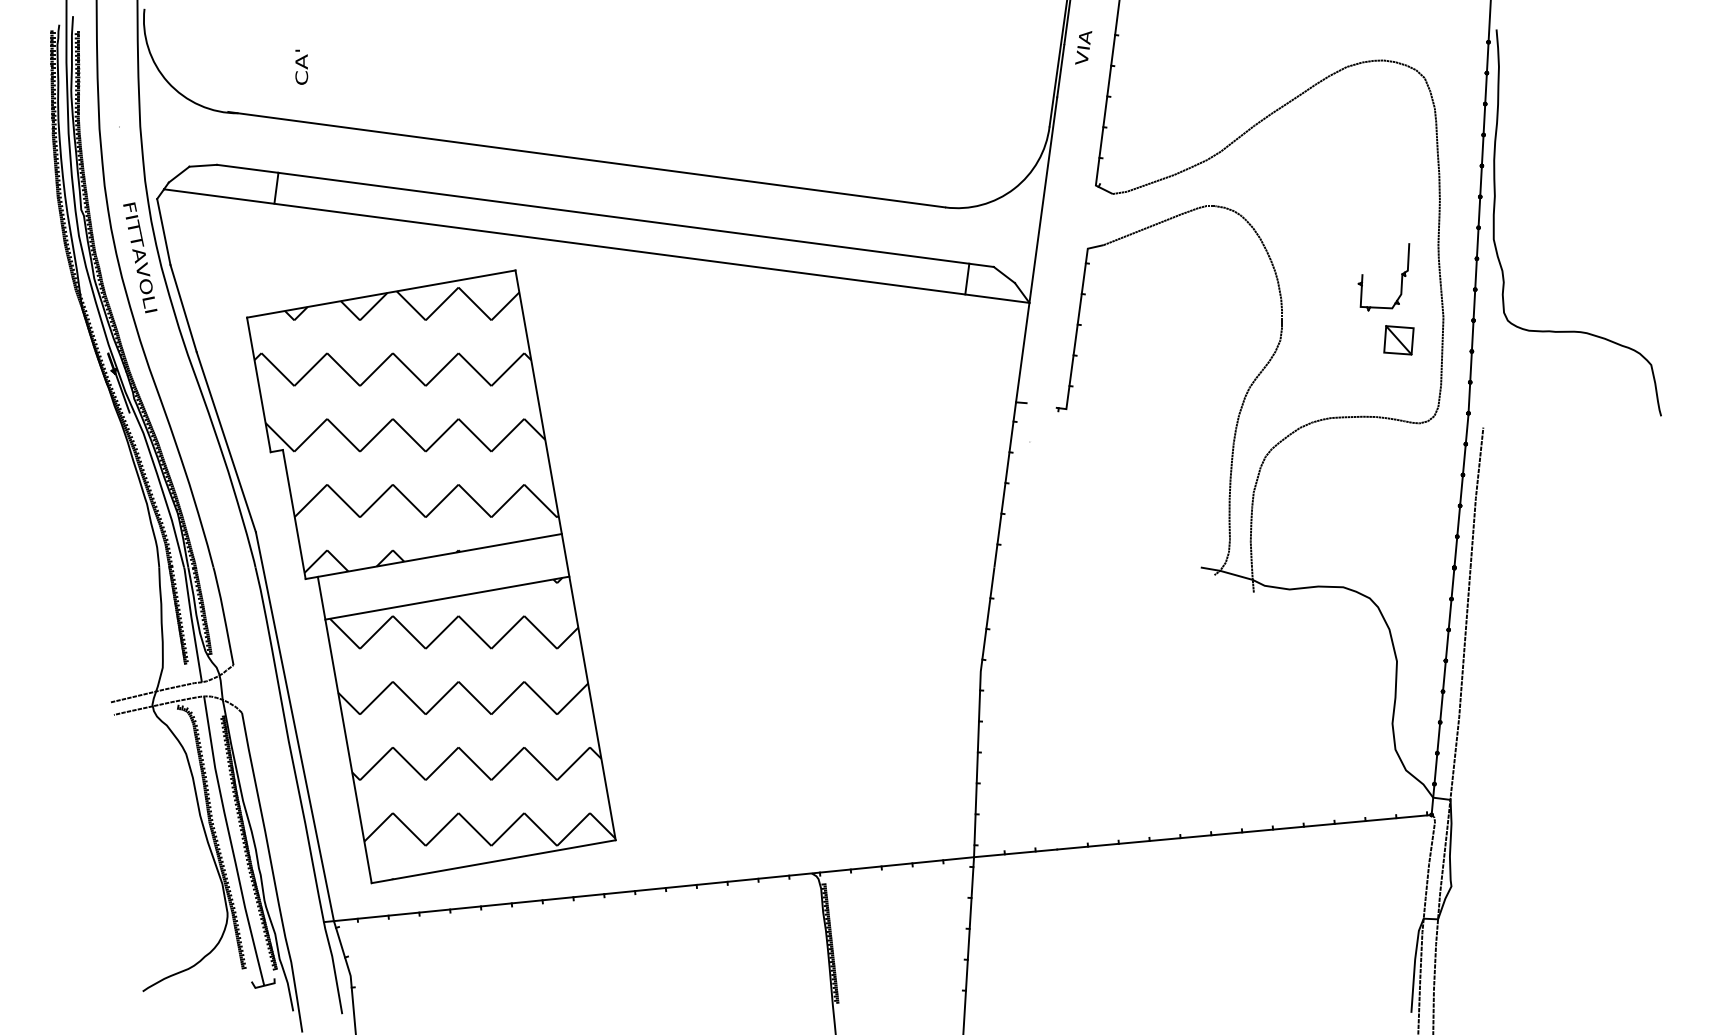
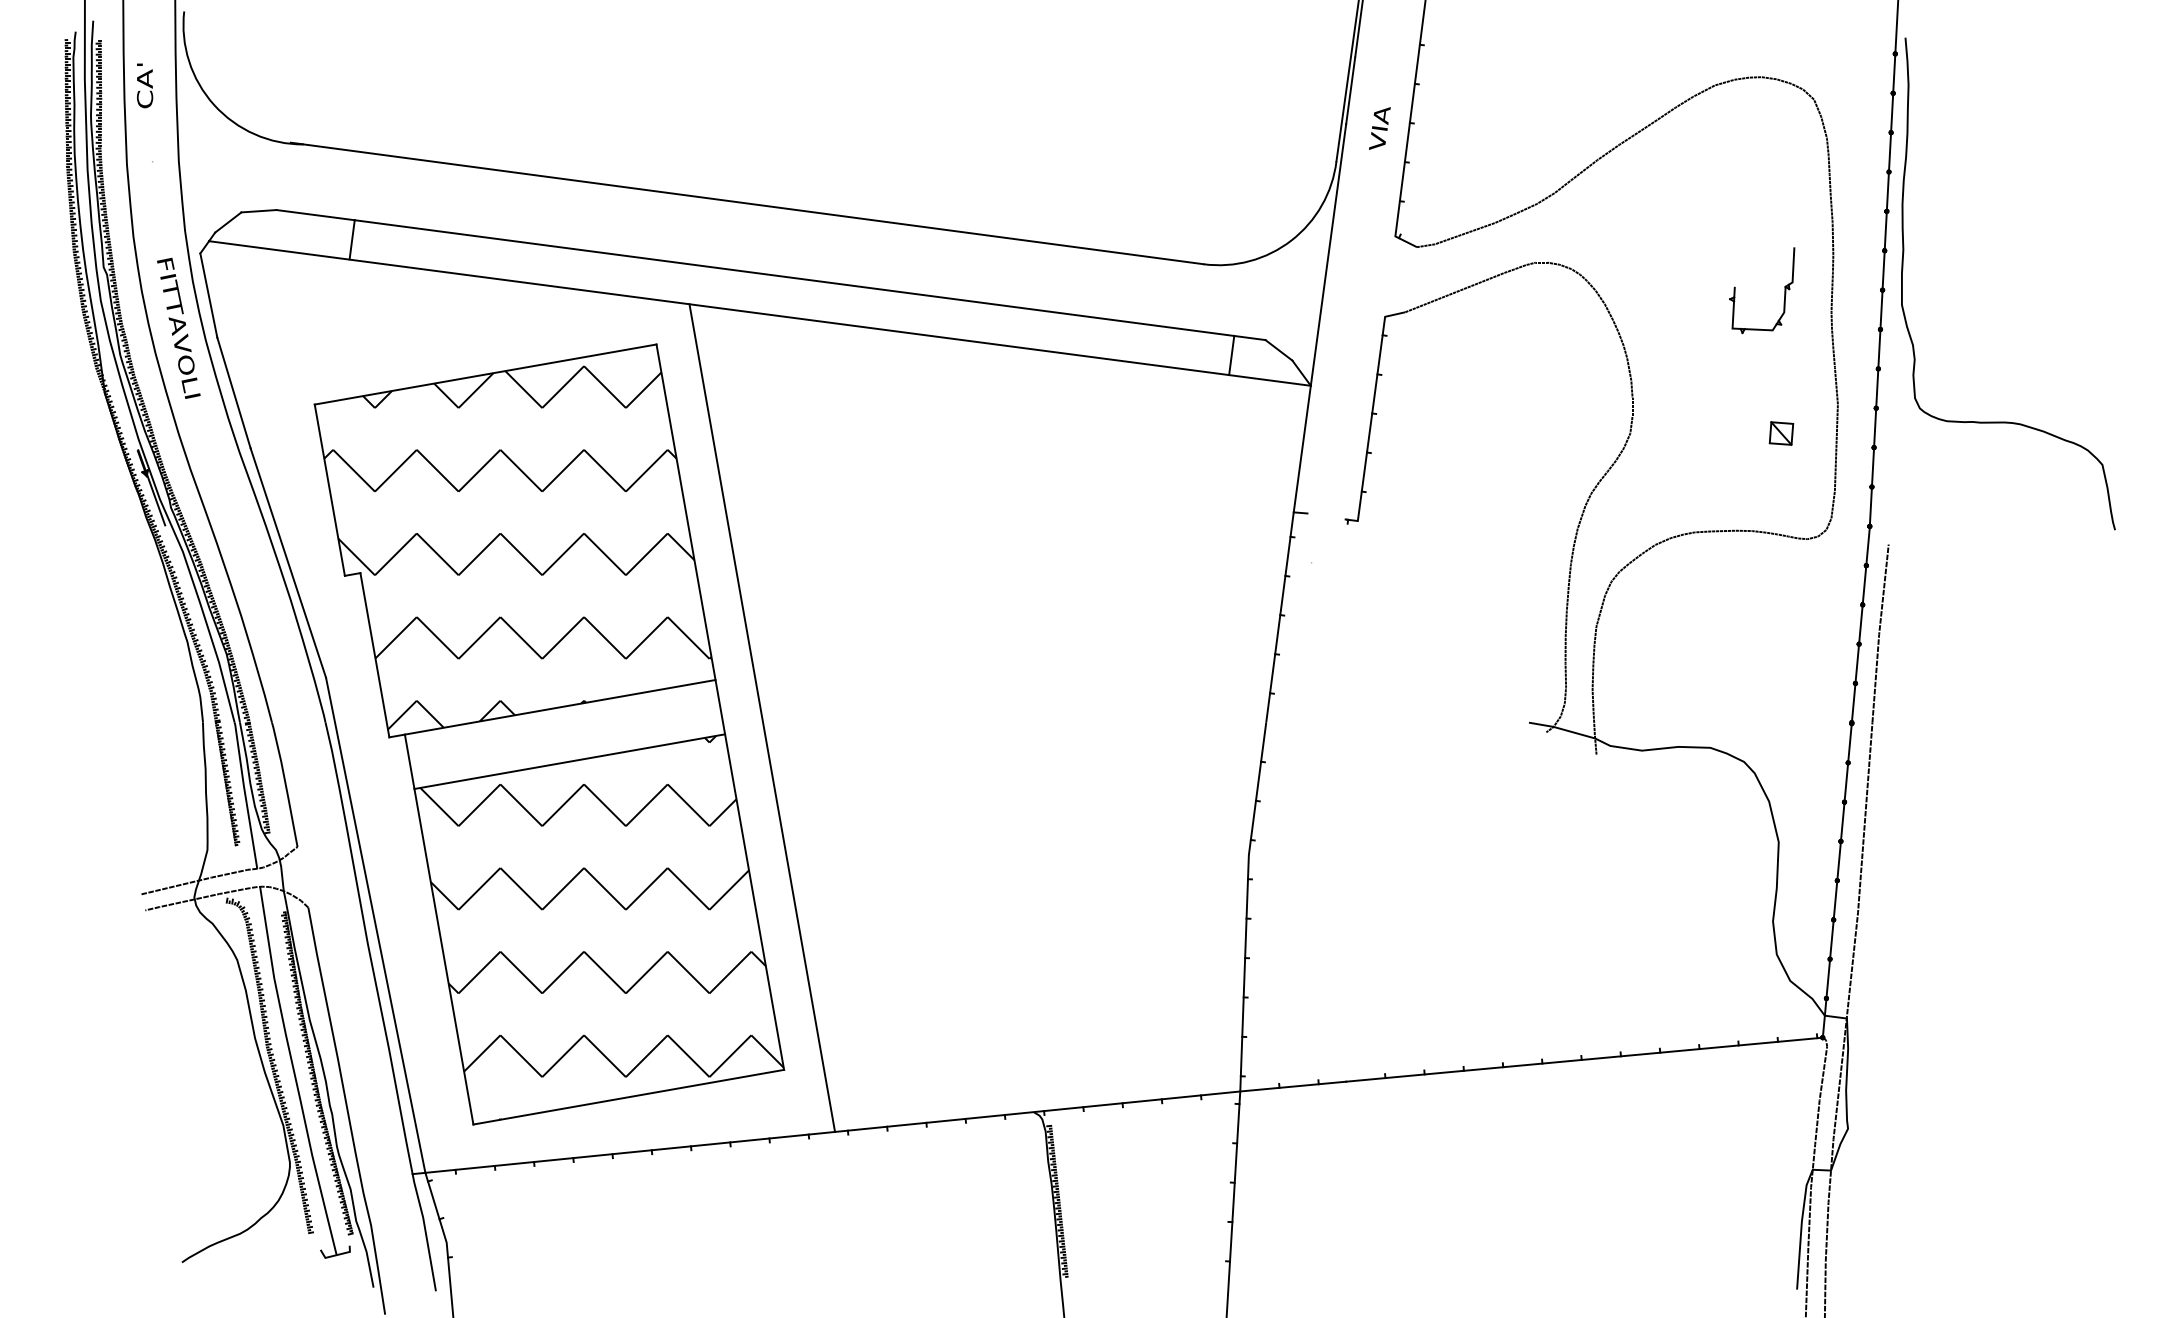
text: (1083, 47) -> (1379, 128), moved
text: (301, 66) -> (144, 84), moved
part: (1401, 277) -> (1784, 291), moved
part: (1399, 340) -> (1781, 433), size x0.62
line: (598, 563) -> (762, 717), added

